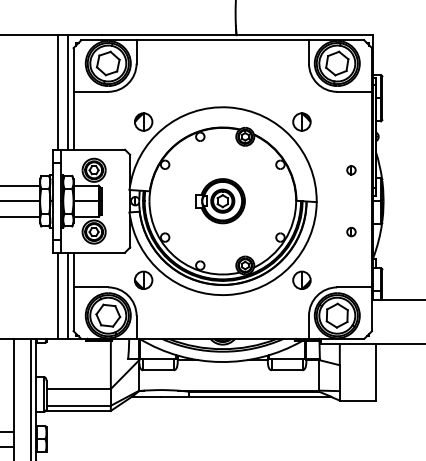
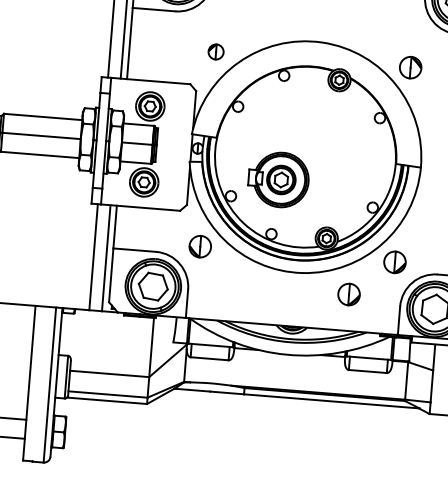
part: (143, 121) -> (215, 51), size x0.7
part: (220, 201) -> (278, 180), moved
part: (266, 308) -> (348, 293), added

